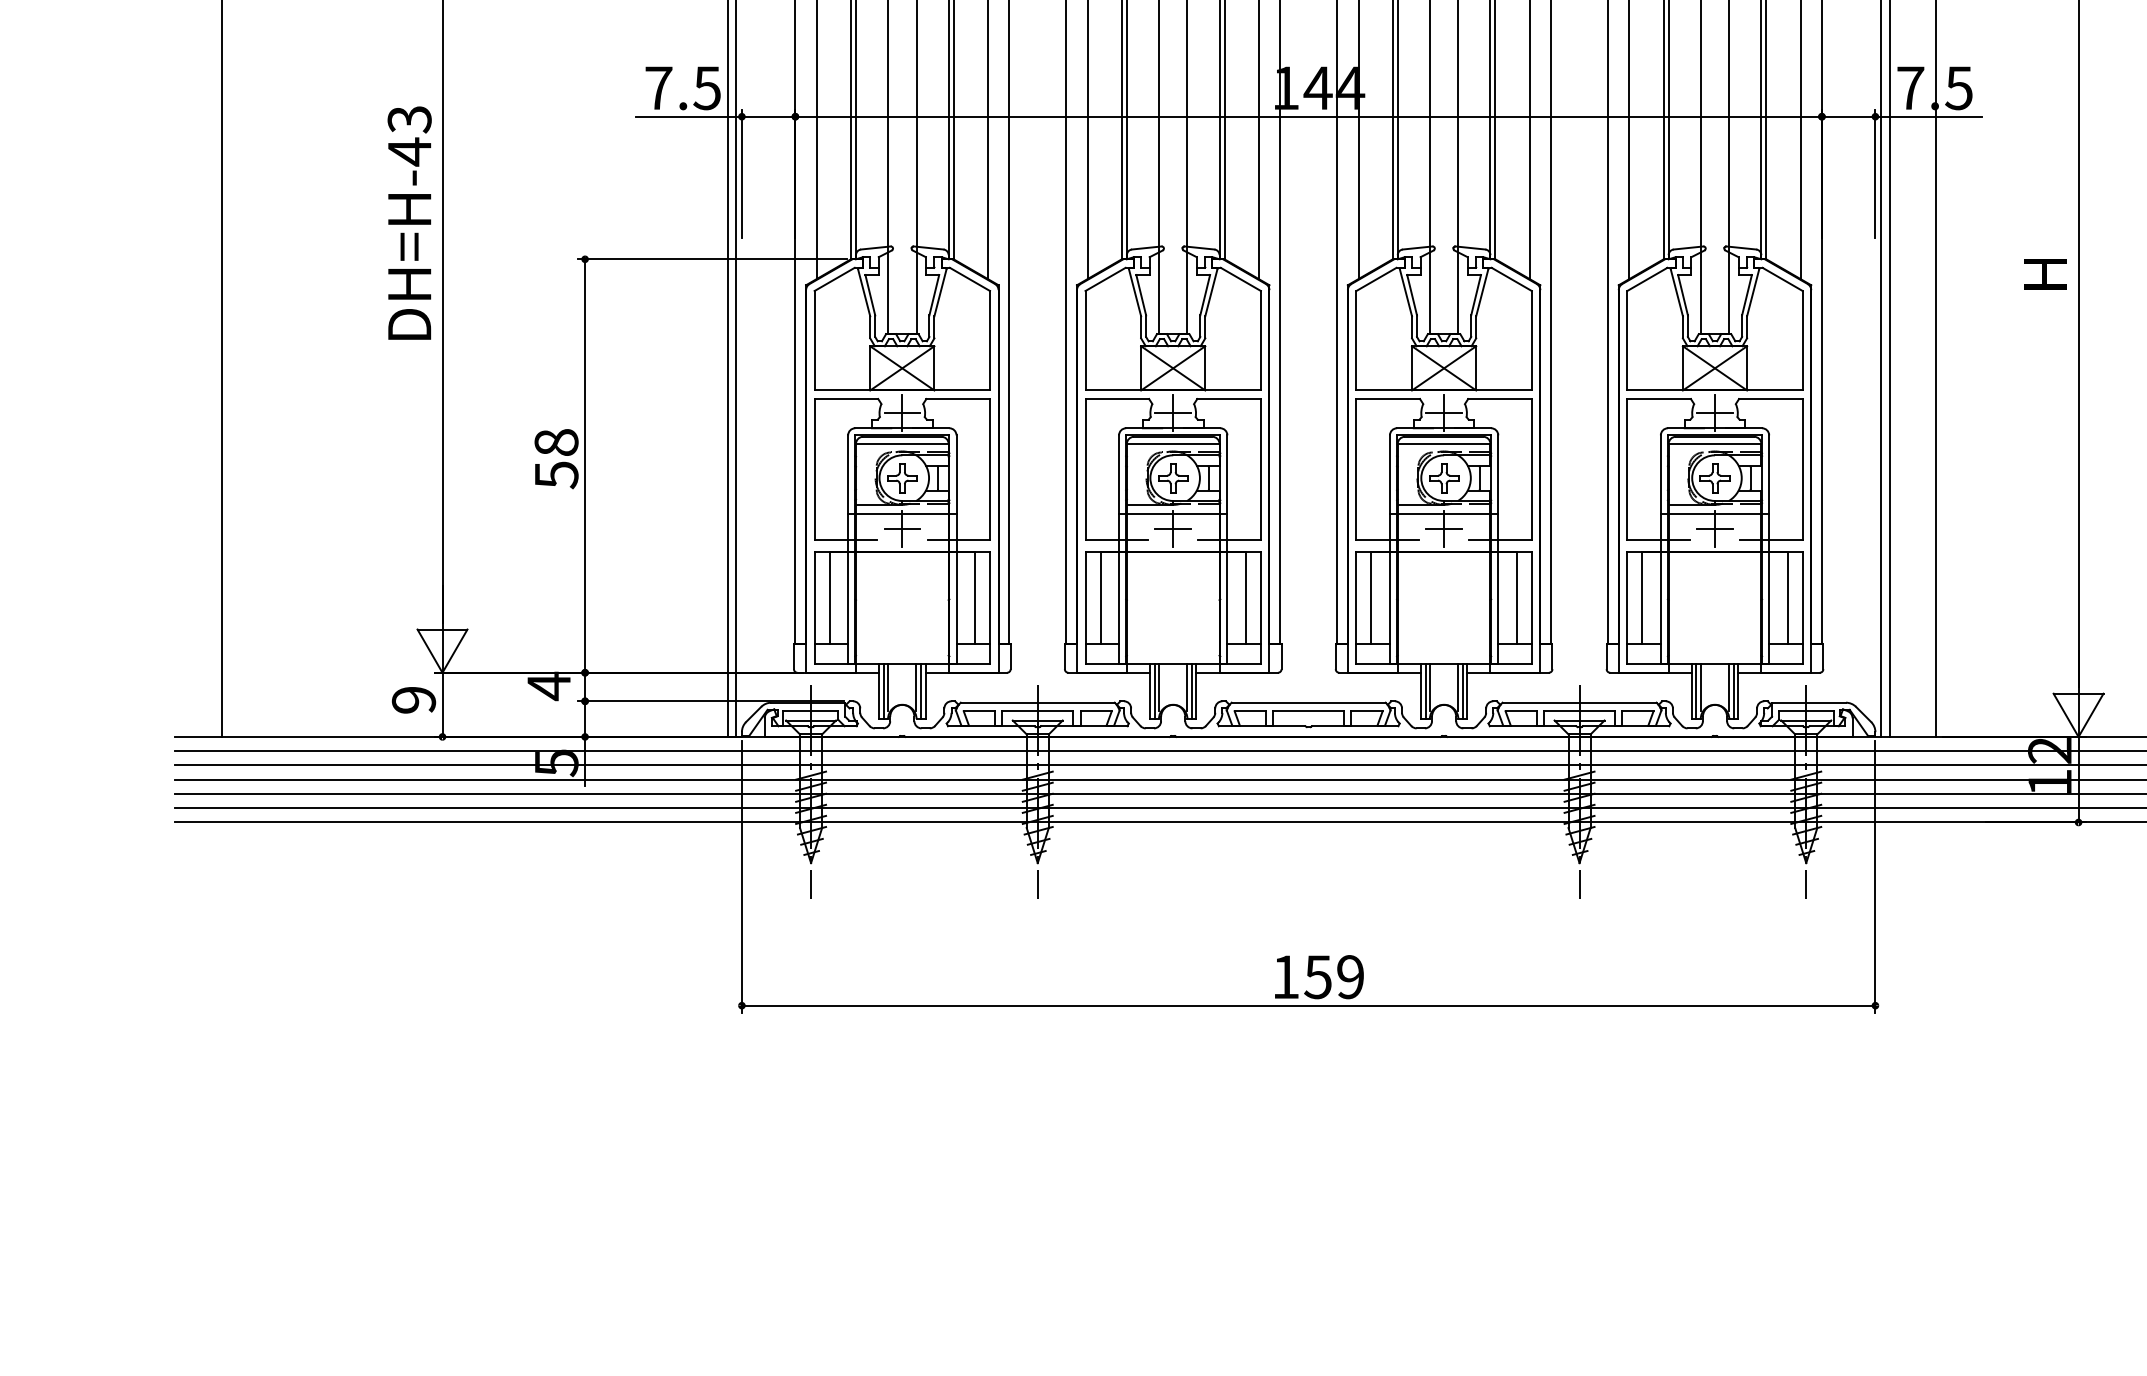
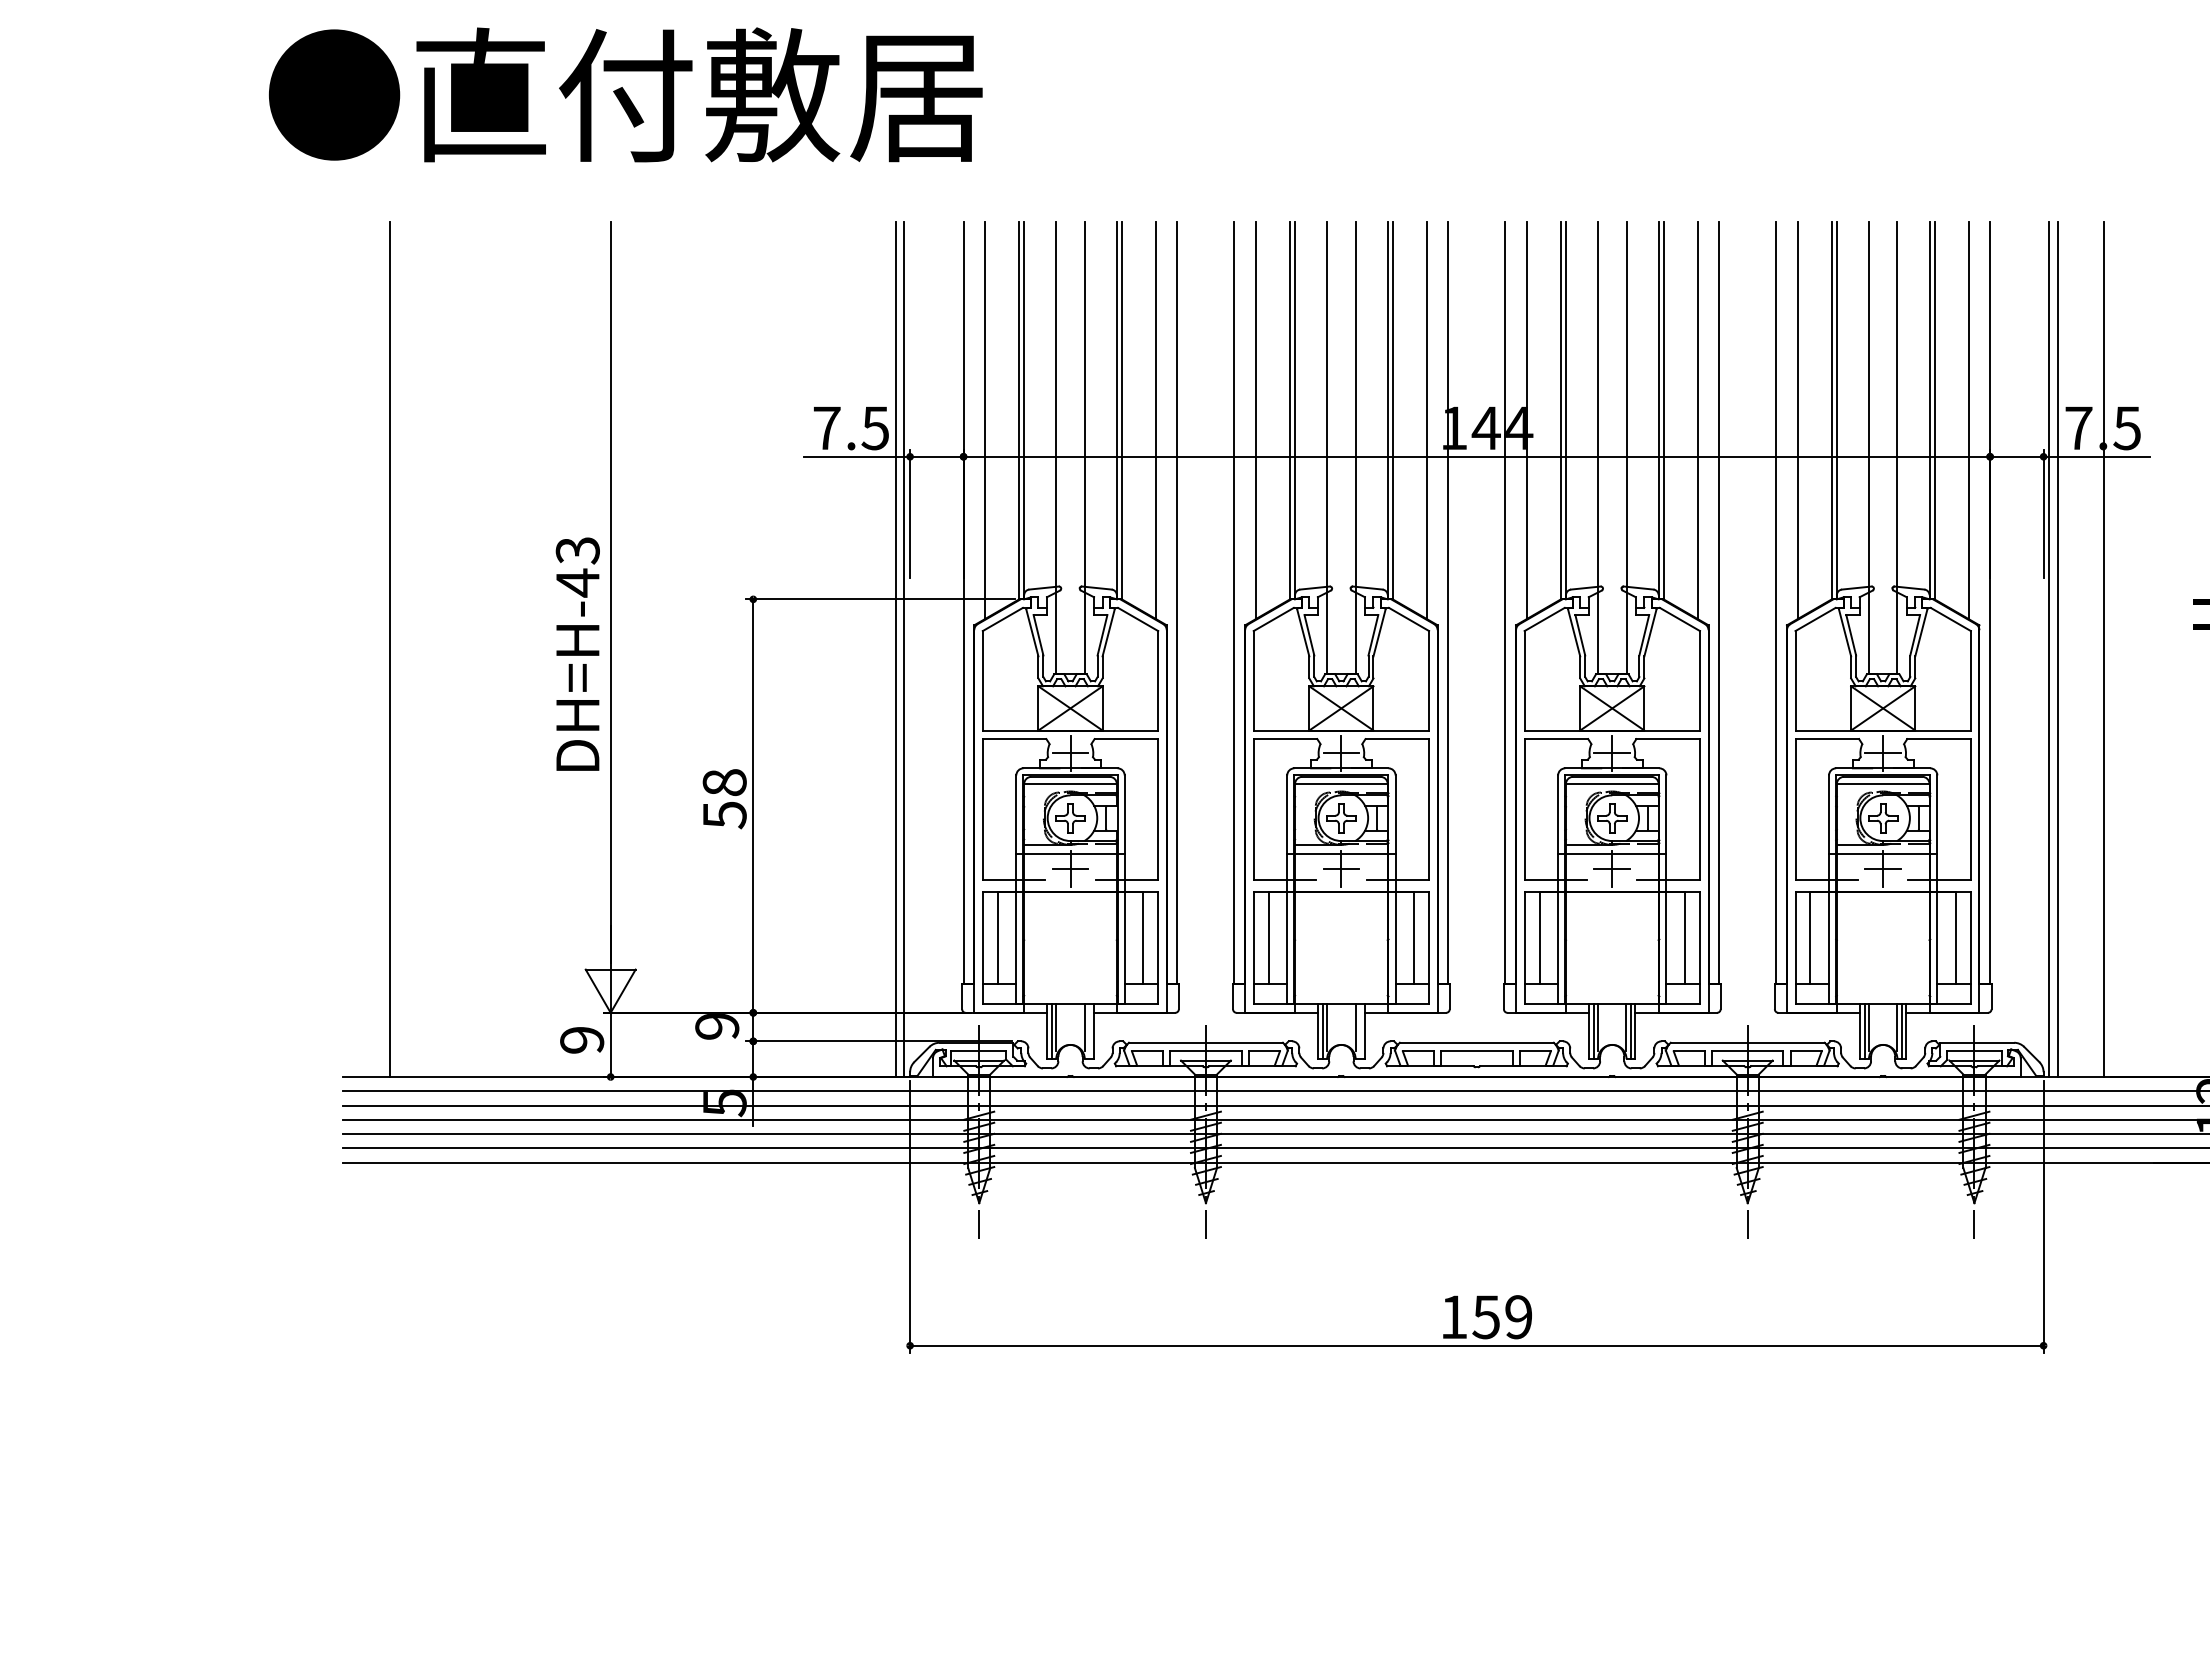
text: (409, 222) -> (577, 653), moved
text: (549, 686) -> (717, 1026), 4 -> 9
line: (921, 691) -> (1089, 1031), removed
line: (1191, 691) -> (1359, 1031), removed

